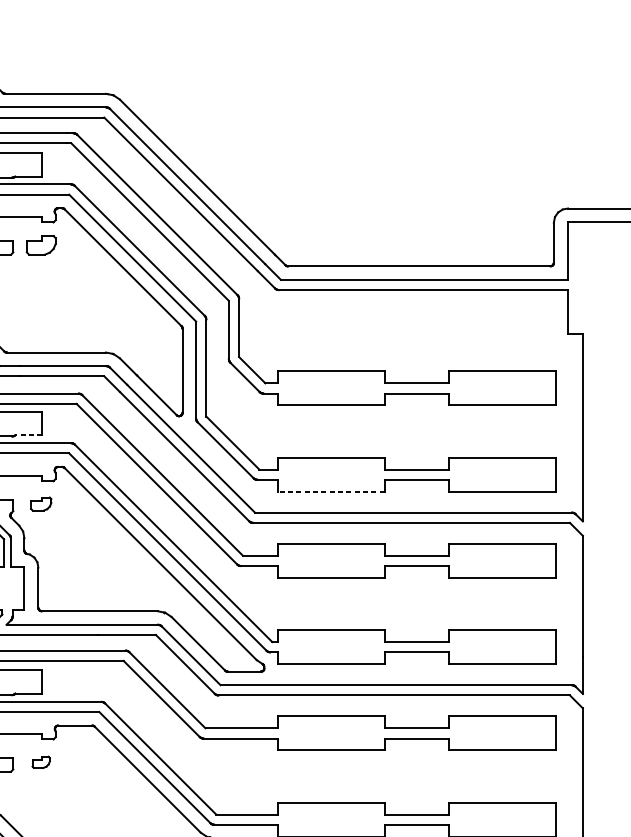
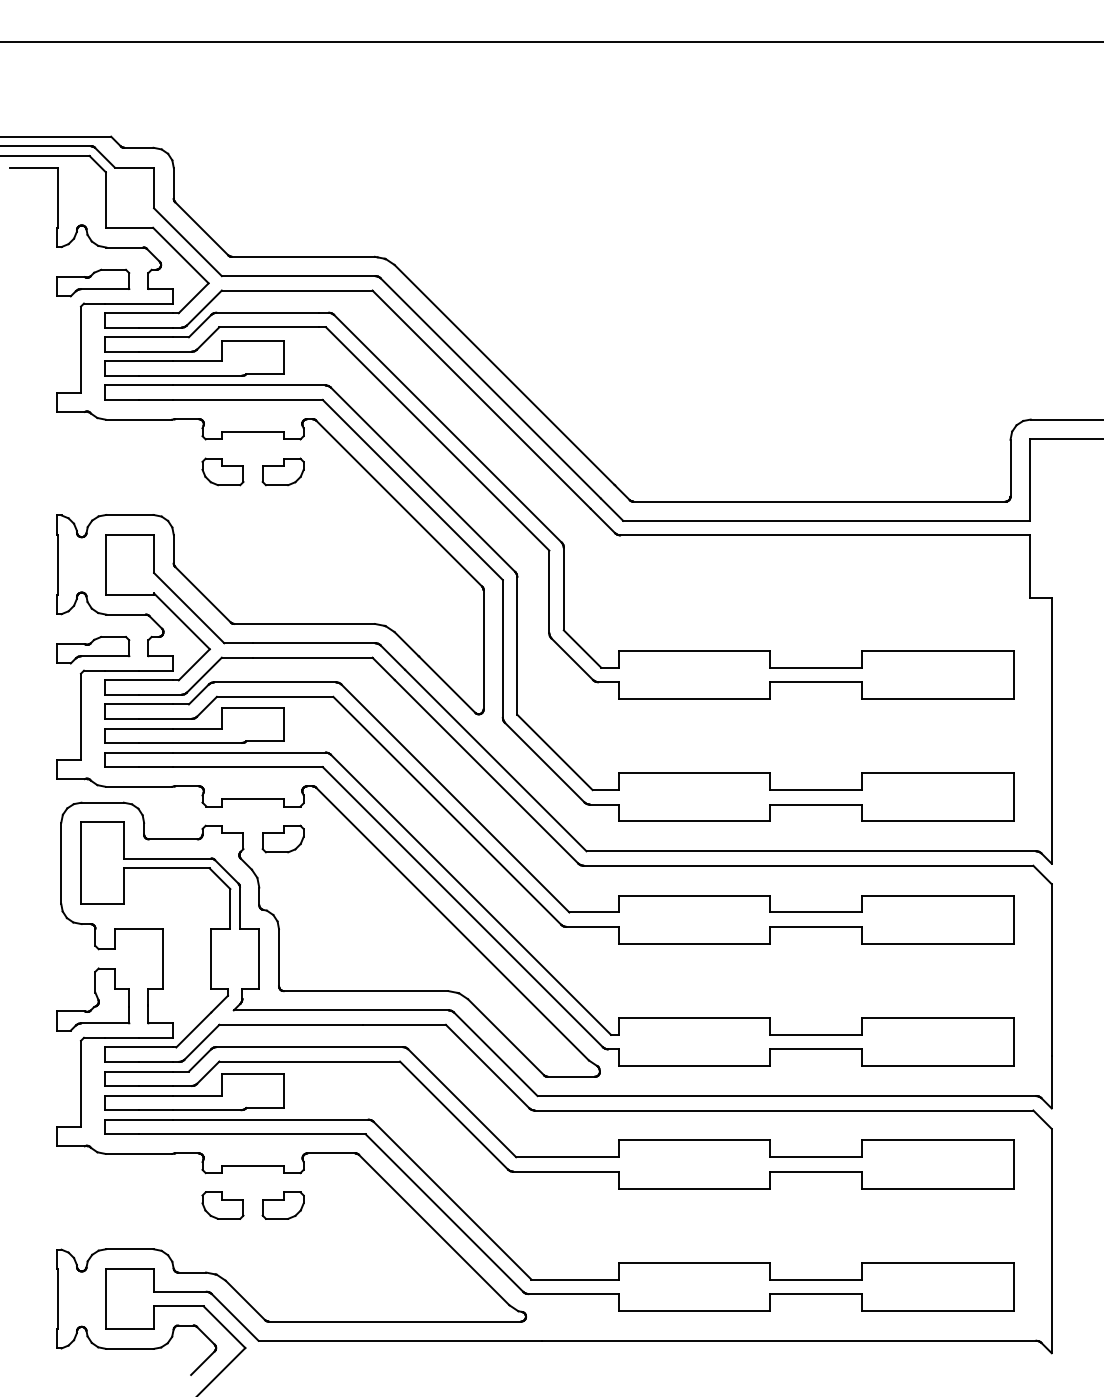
line: (28, 435) -> (264, 741), dashed -> solid
line: (331, 491) -> (694, 821), dashed -> solid
part: (40, 503) -> (282, 838), size x1.43
part: (40, 762) -> (282, 1205), size x1.67

